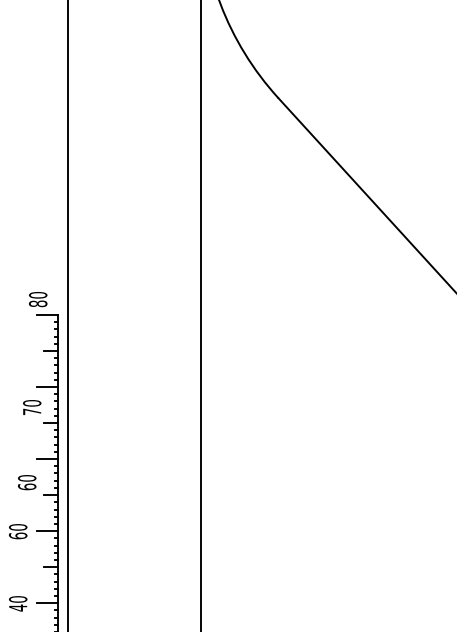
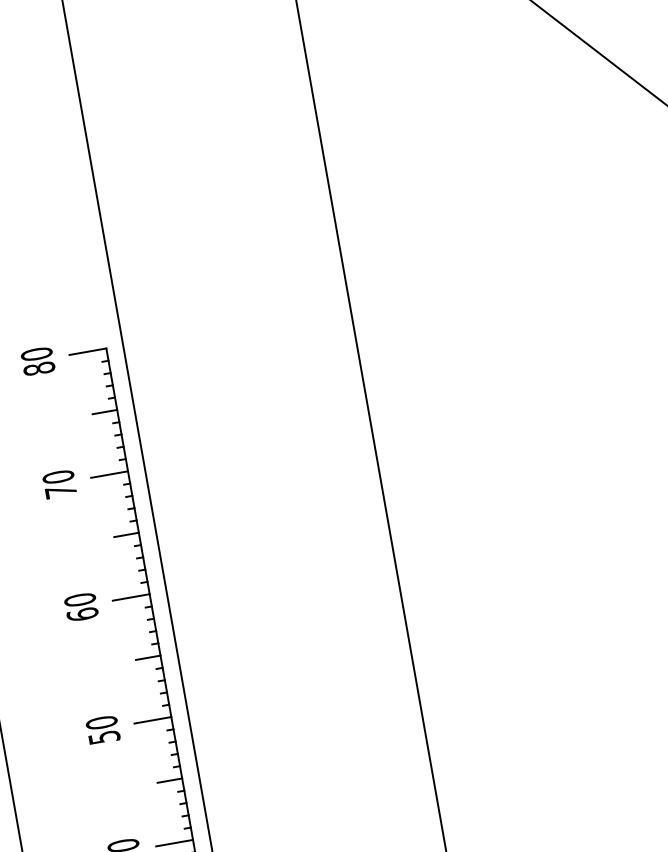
text: (38, 299) -> (38, 361), moved
text: (32, 407) -> (60, 484), moved
text: (27, 482) -> (81, 606), moved
text: (18, 535) -> (104, 736), 60 -> 50

